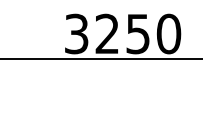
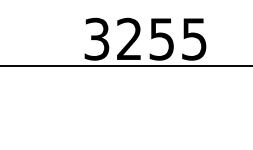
text: (169, 33) -> (194, 38), 3250 -> 3255

